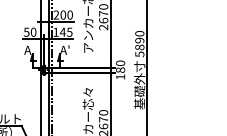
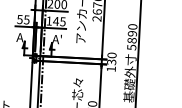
text: (33, 31) -> (26, 19), 50 -> 55
text: (120, 69) -> (111, 61), 180 -> 130

